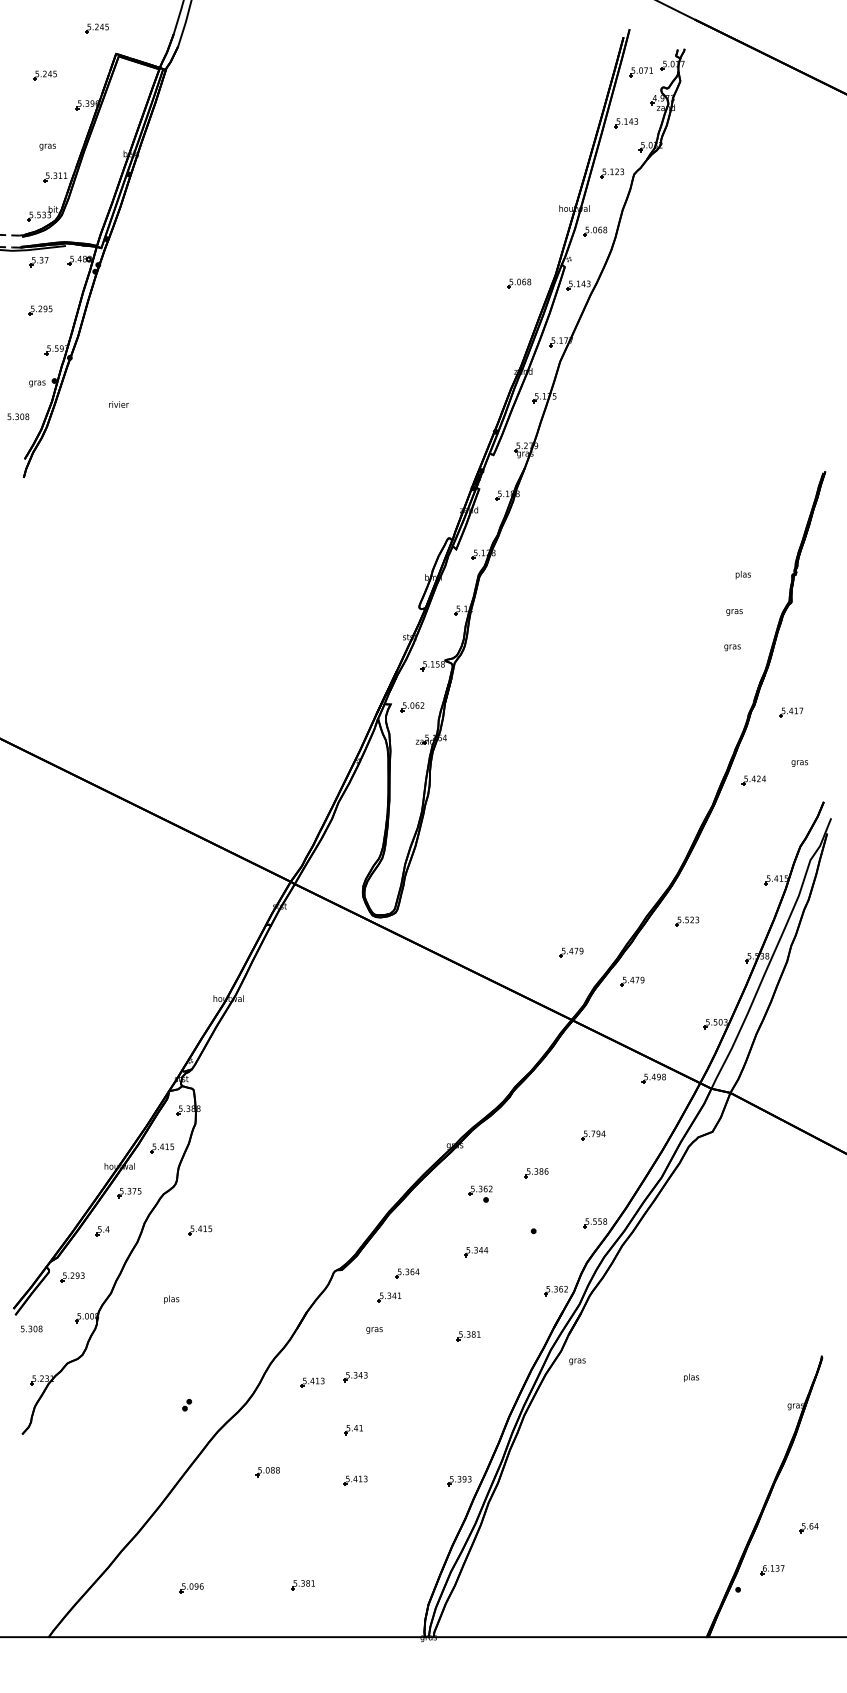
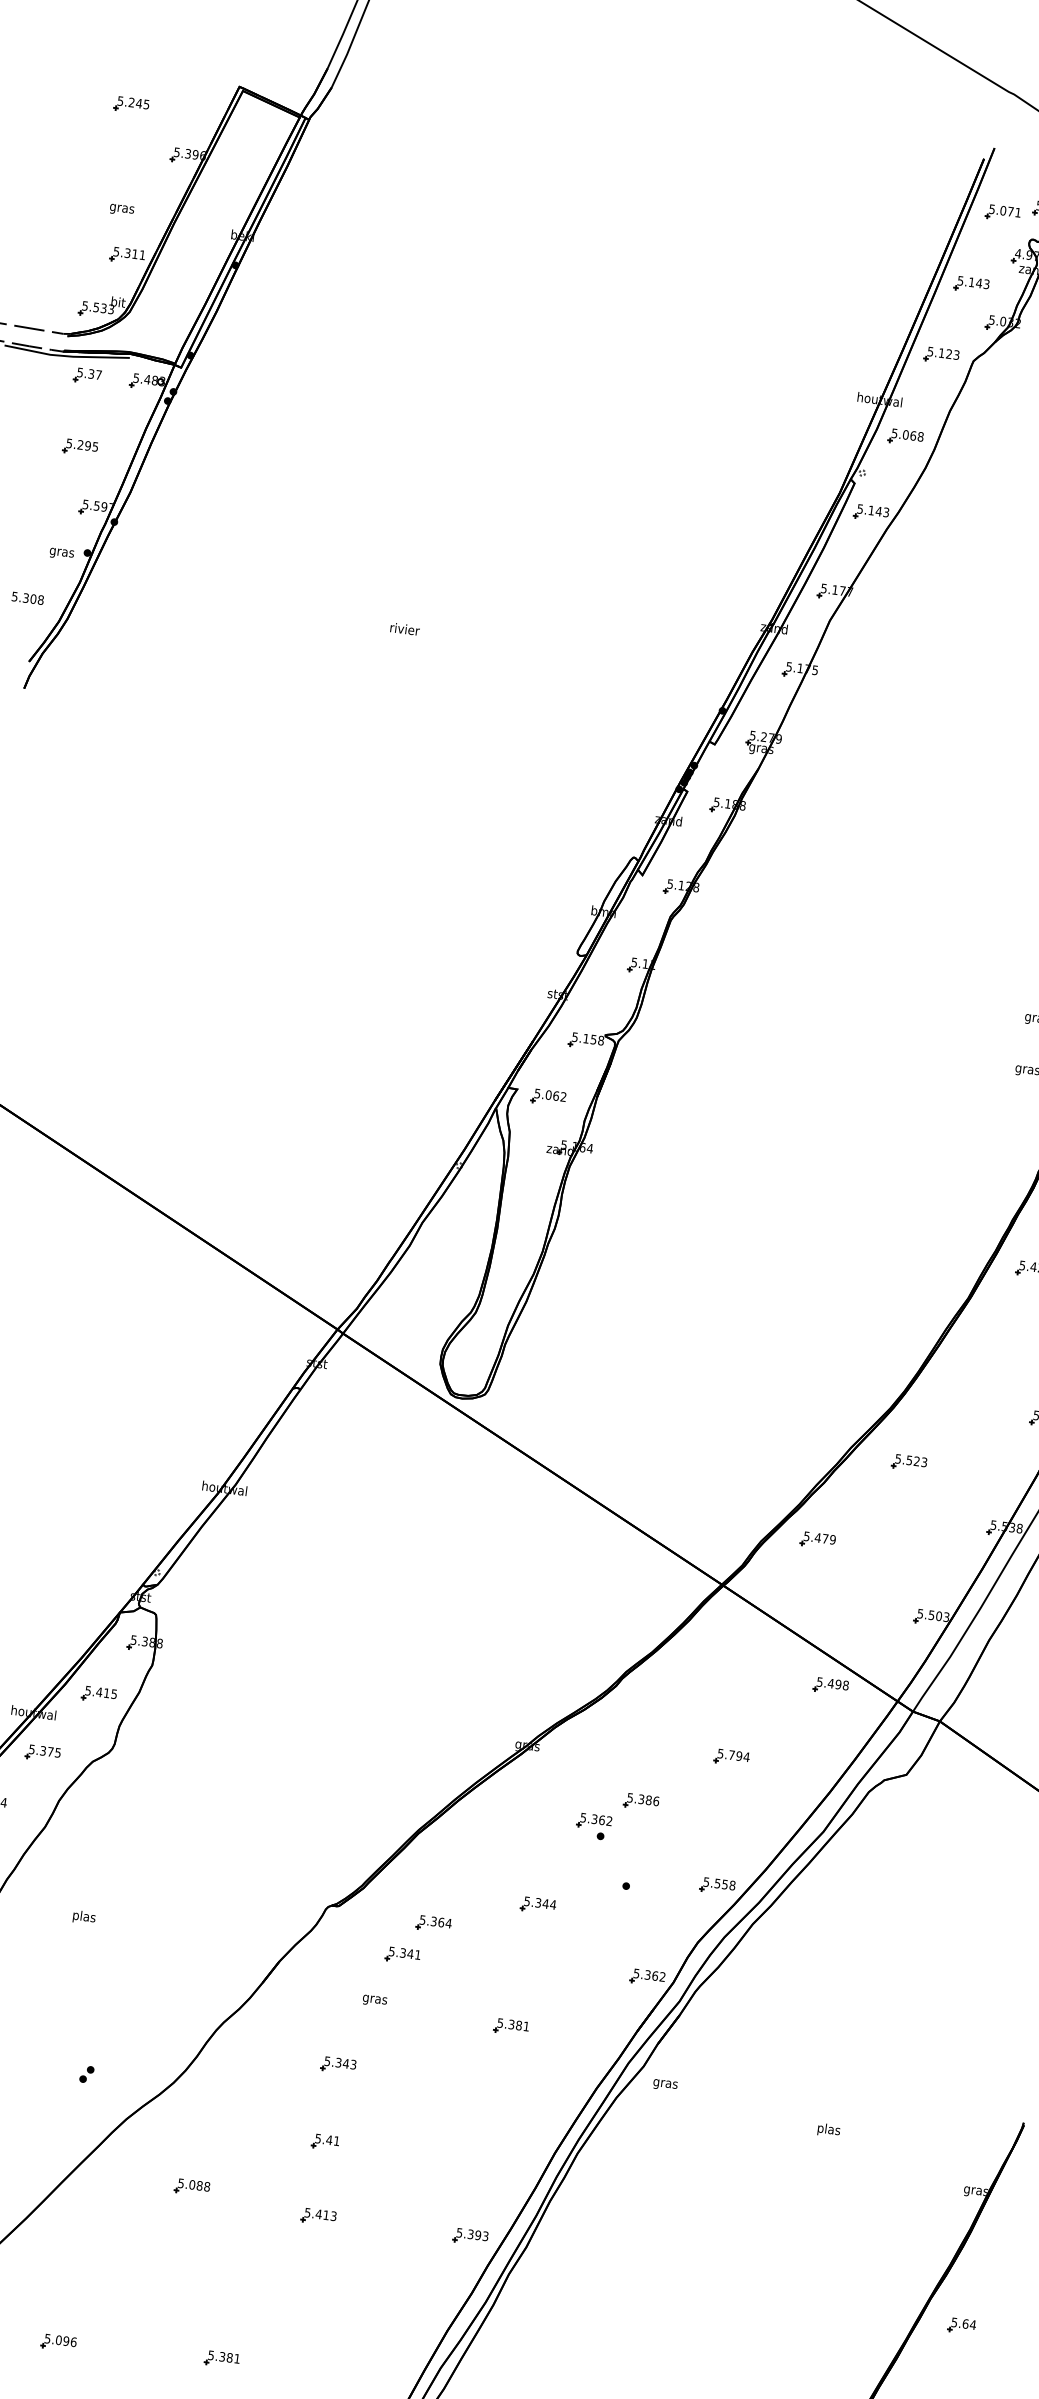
part: (96, 28) -> (215, 45), removed
part: (519, 283) -> (785, 498), removed
text: (118, 404) -> (404, 629), moved
part: (571, 952) -> (734, 1486), removed
part: (480, 1193) -> (593, 1825), moved
part: (199, 1230) -> (138, 1821), removed
part: (312, 1382) -> (274, 2065), removed
part: (808, 1528) -> (960, 2326), moved

